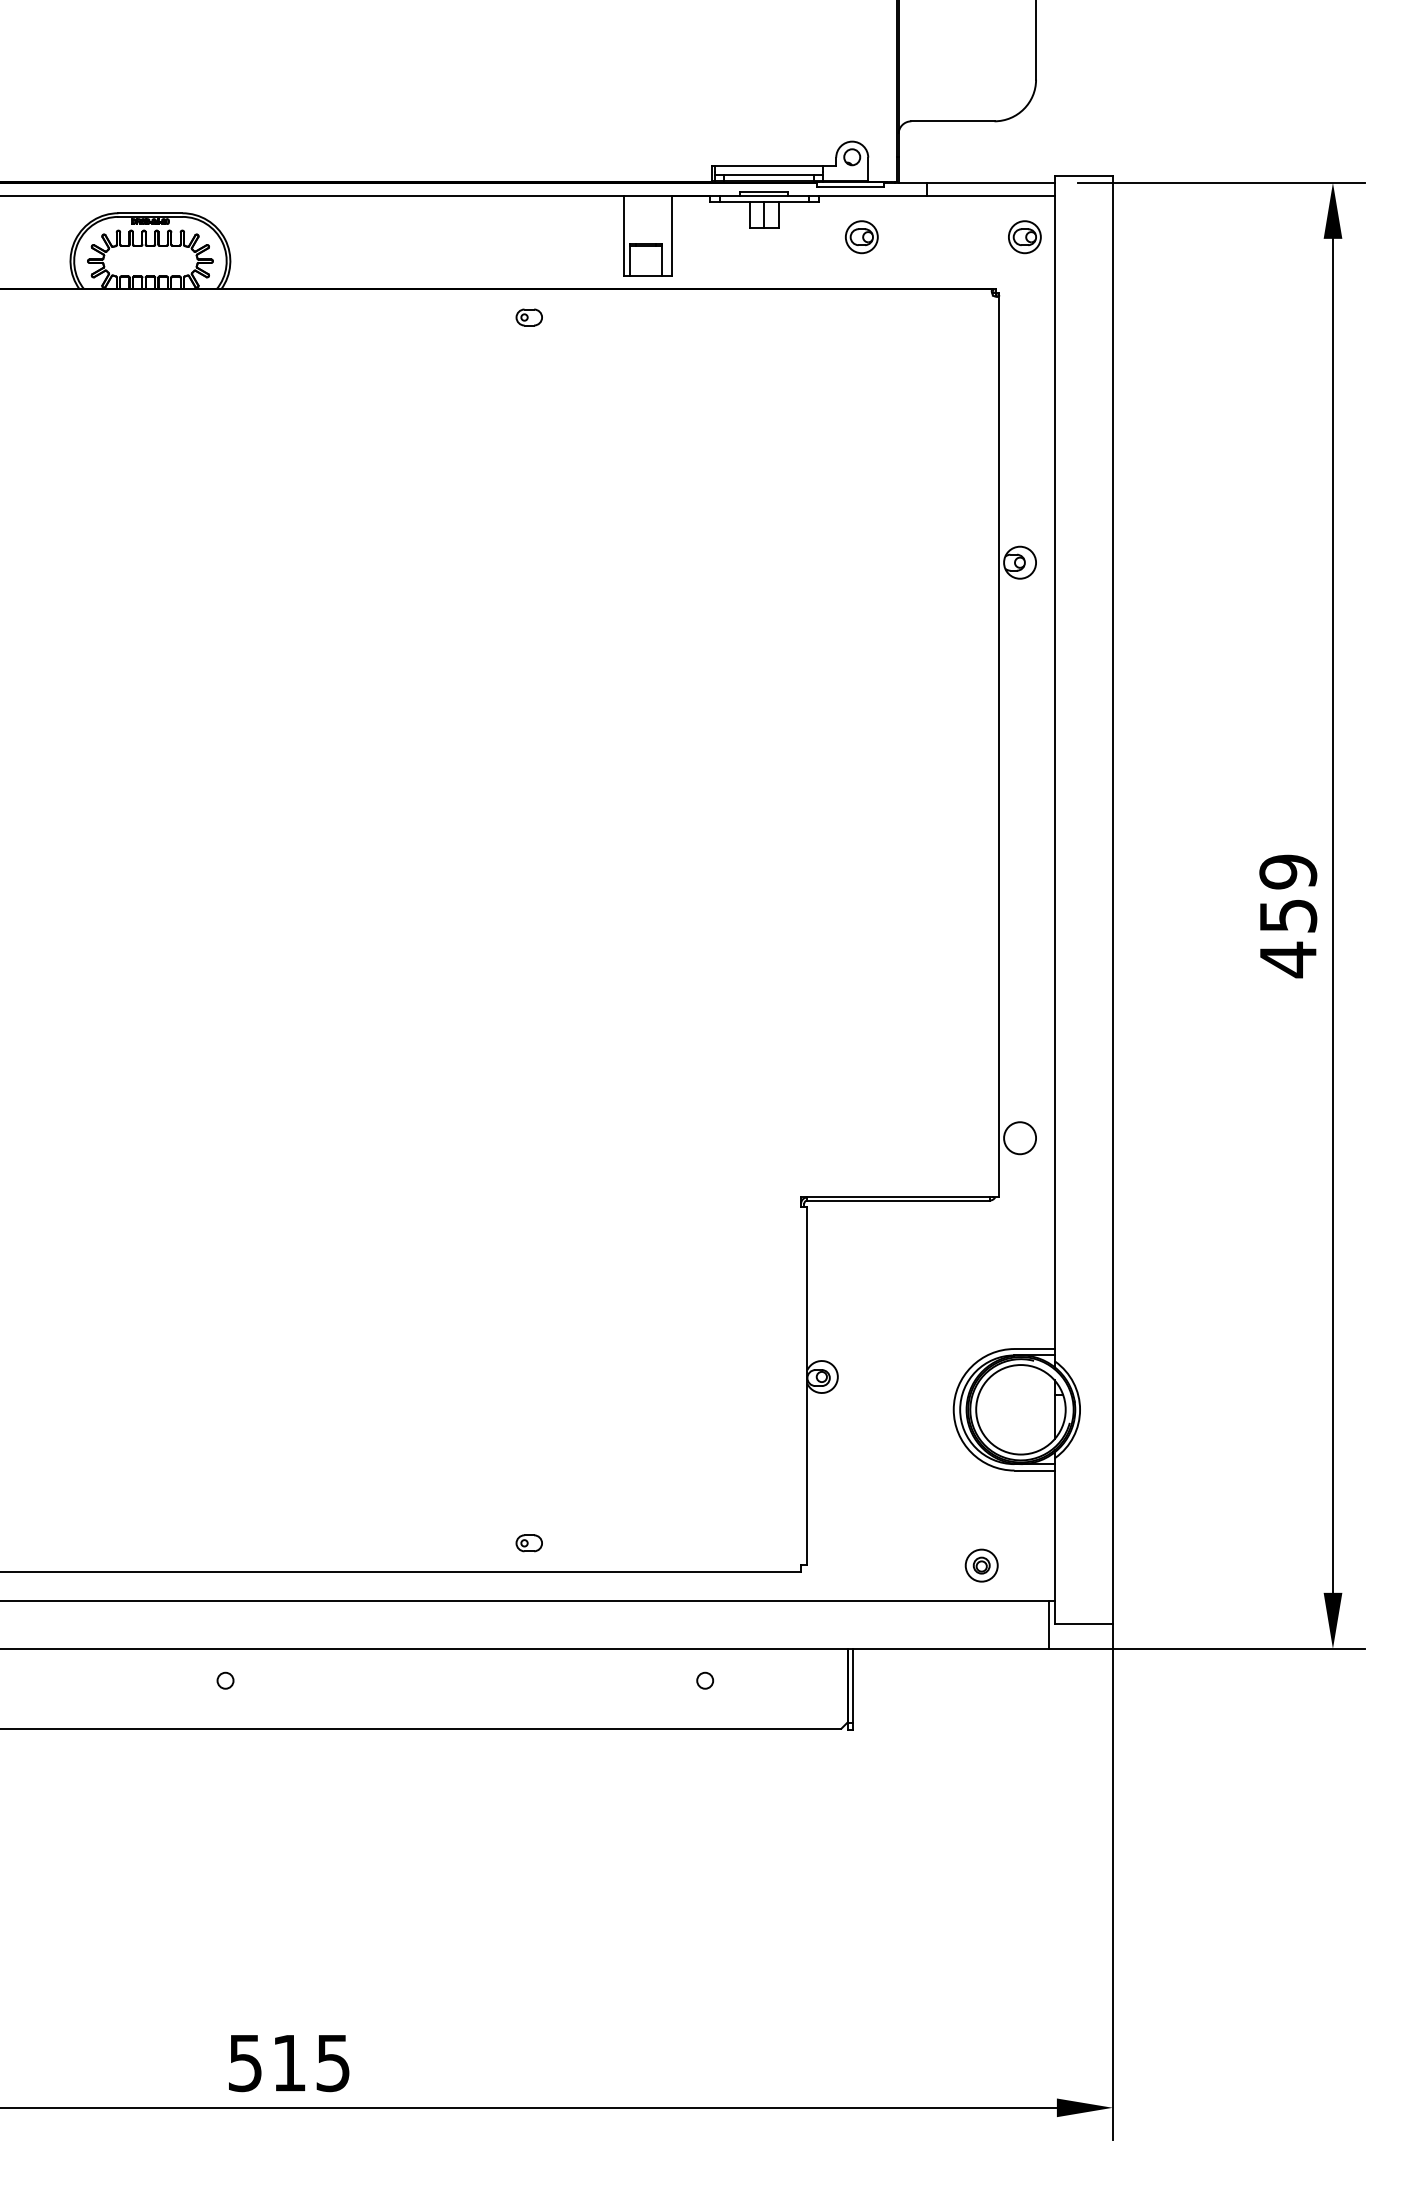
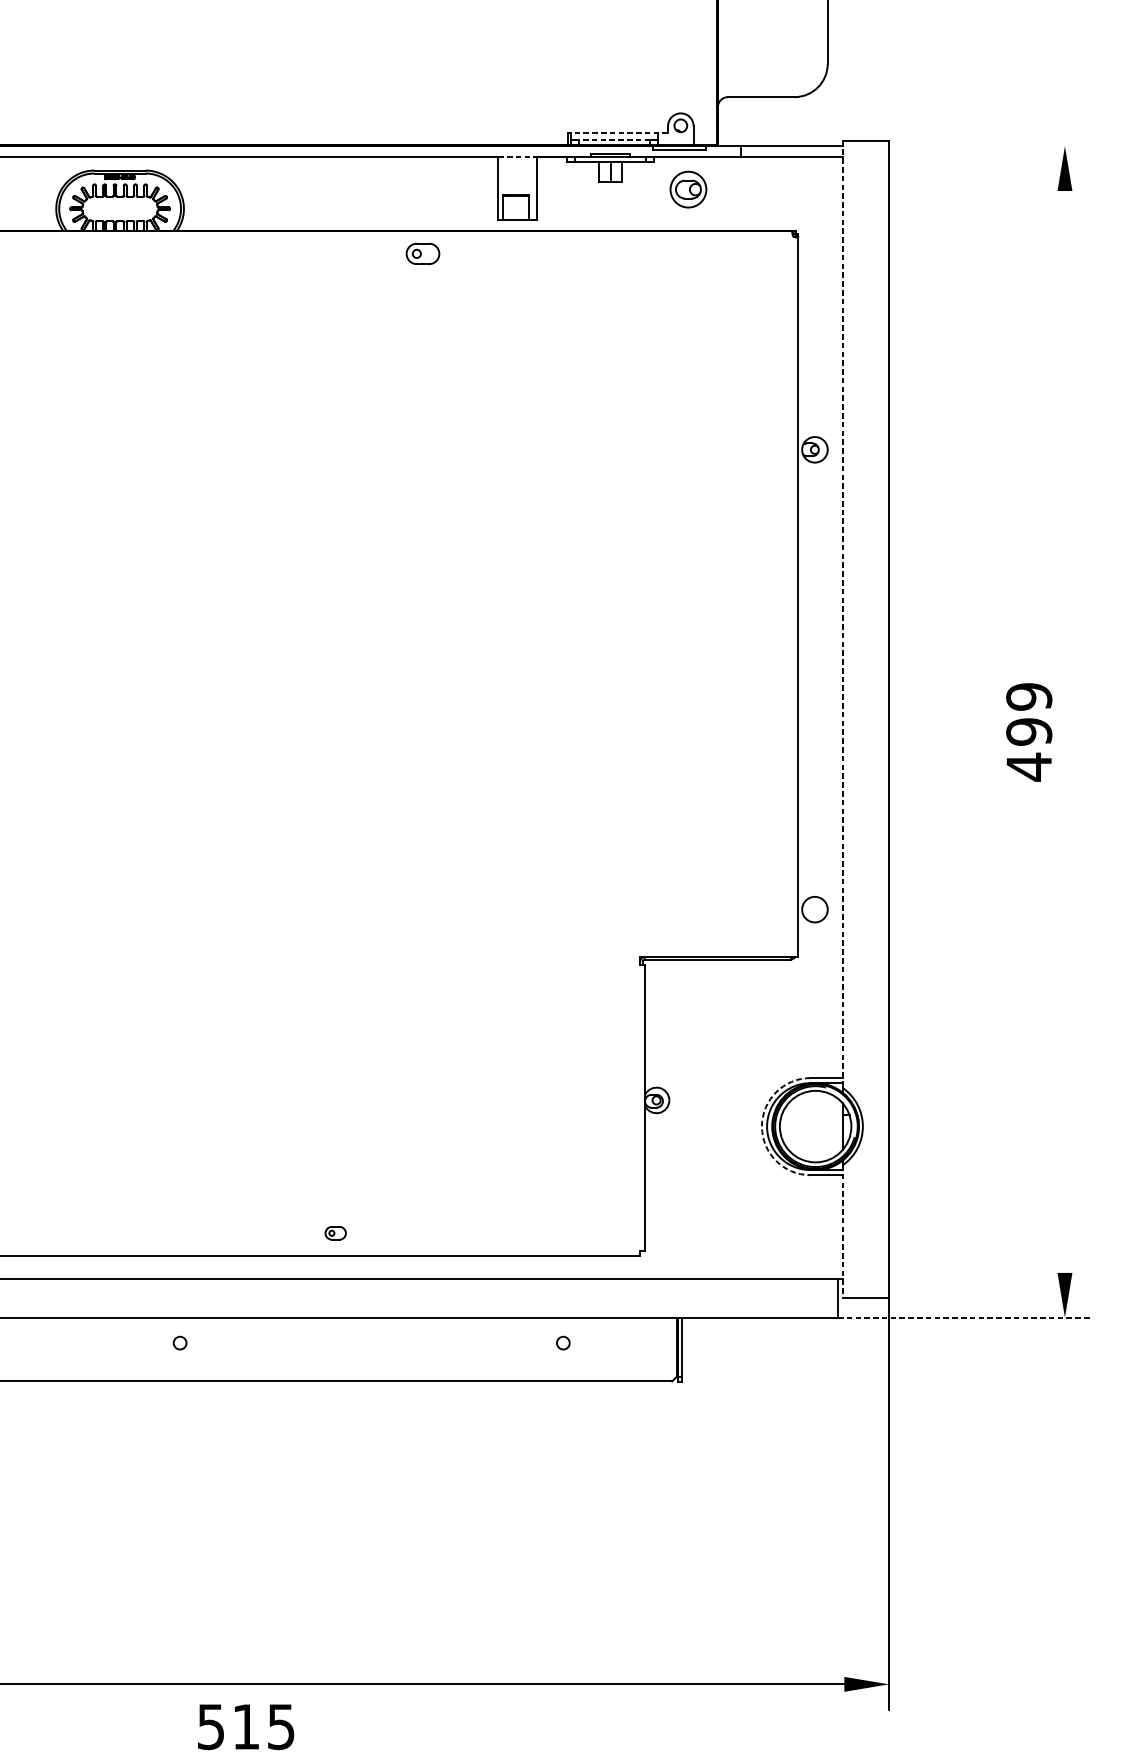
line: (773, 165) -> (617, 132), solid -> dashed
line: (769, 174) -> (614, 139), solid -> dashed
line: (1220, 182) -> (975, 146), removed
line: (647, 195) -> (517, 156), solid -> dashed
part: (861, 237) -> (688, 189), size x1.4
part: (1024, 237) -> (818, 189), removed
part: (528, 317) -> (422, 253), size x1.6
line: (1055, 768) -> (843, 614), solid -> dashed
text: (1288, 915) -> (1029, 731), 459 -> 499
line: (1332, 915) -> (1064, 731), removed
arc: (953, 1409) -> (761, 1126), solid -> dashed
line: (1055, 1541) -> (843, 1231), solid -> dashed
part: (528, 1543) -> (335, 1233), moved
part: (981, 1565) -> (784, 1251), removed
line: (1207, 1648) -> (964, 1317), solid -> dashed
text: (289, 2063) -> (246, 1727), moved

